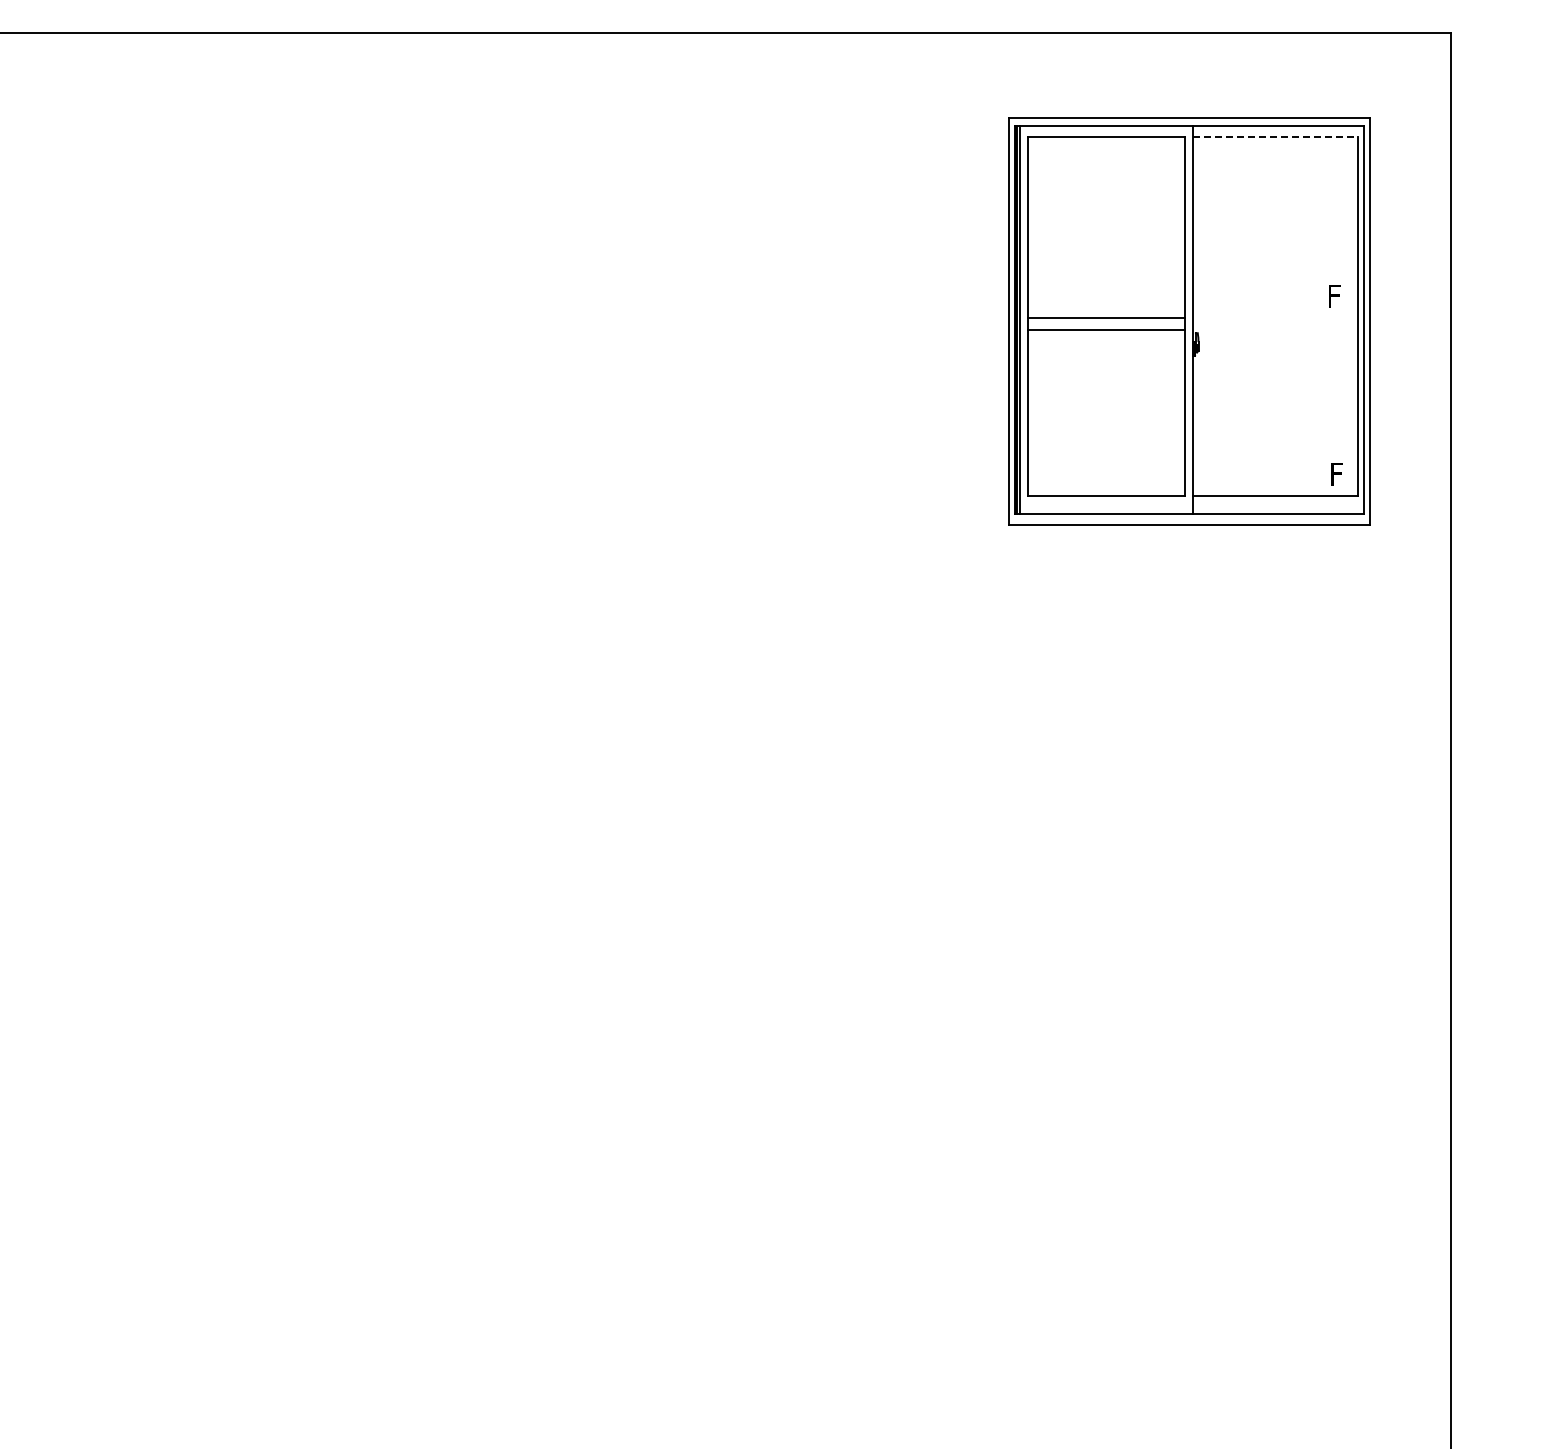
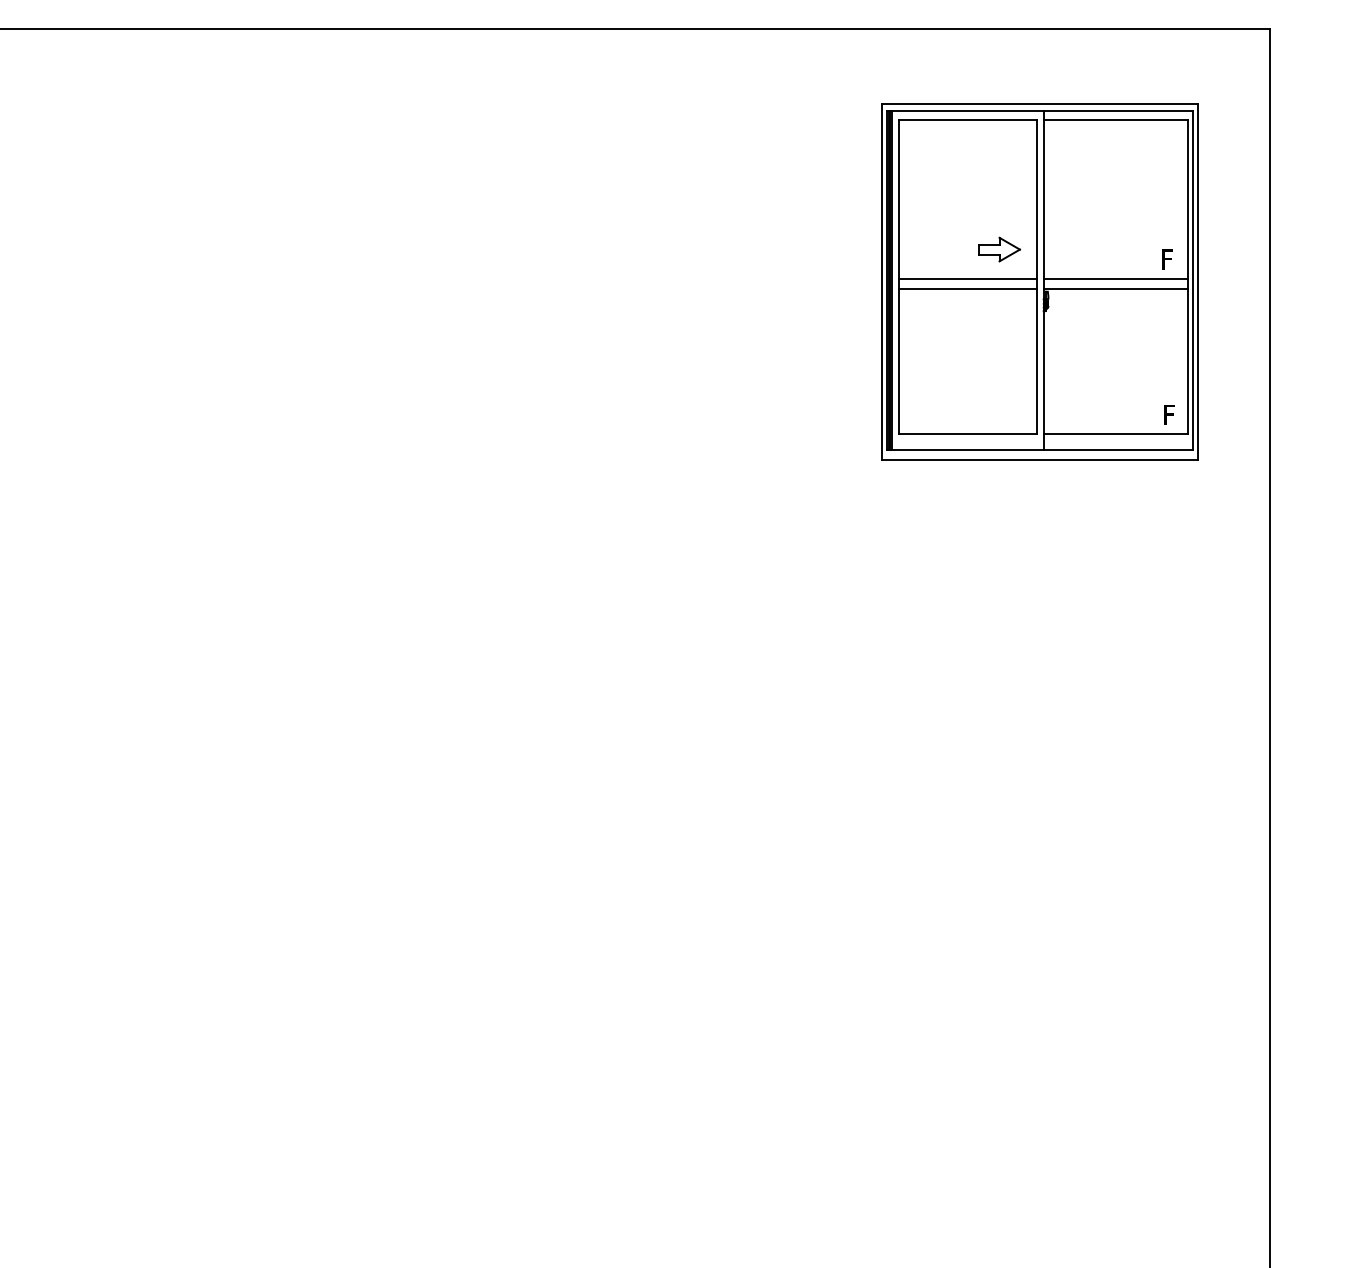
line: (1275, 137) -> (1115, 120), dashed -> solid
part: (1142, 284) -> (999, 249), added
line: (1275, 318) -> (1115, 278), added
line: (1275, 330) -> (1115, 289), added

